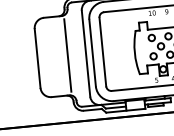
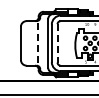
line: (102, 52) -> (57, 43), solid -> dashed
line: (67, 55) -> (37, 43), solid -> dashed

